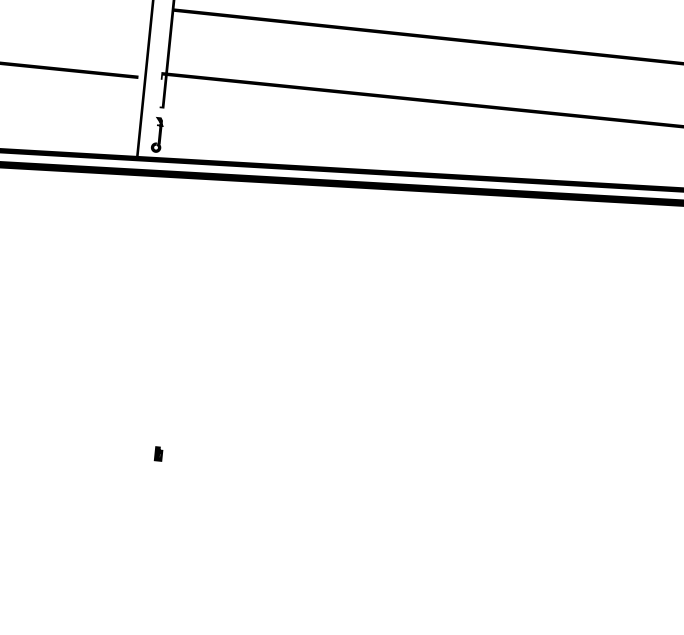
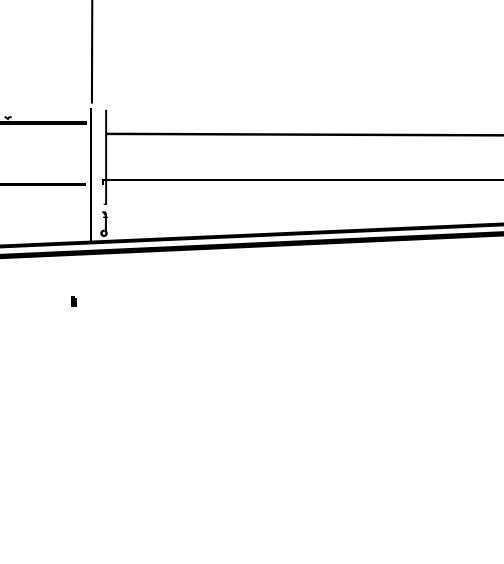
line: (157, 453) -> (73, 301), moved

